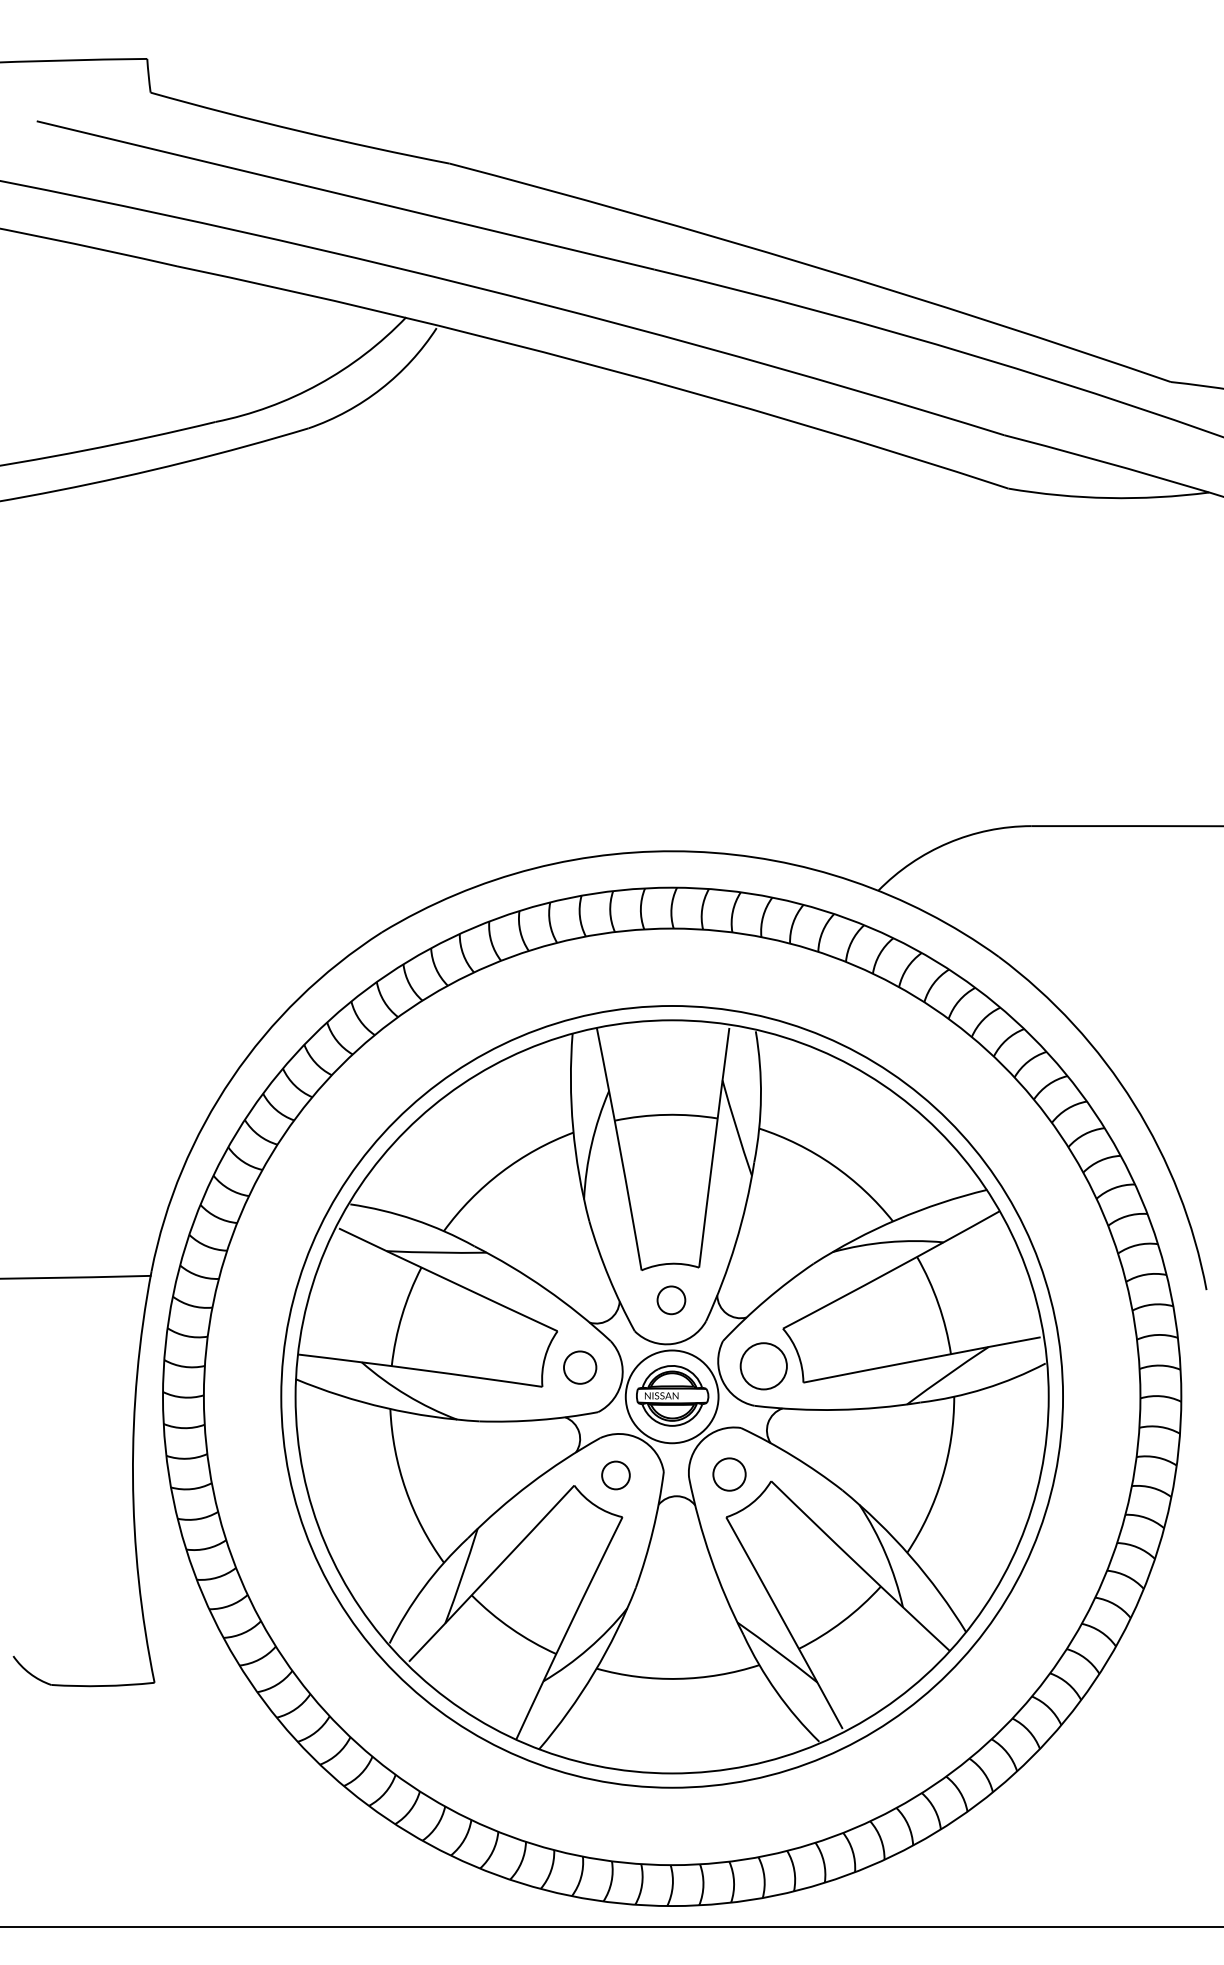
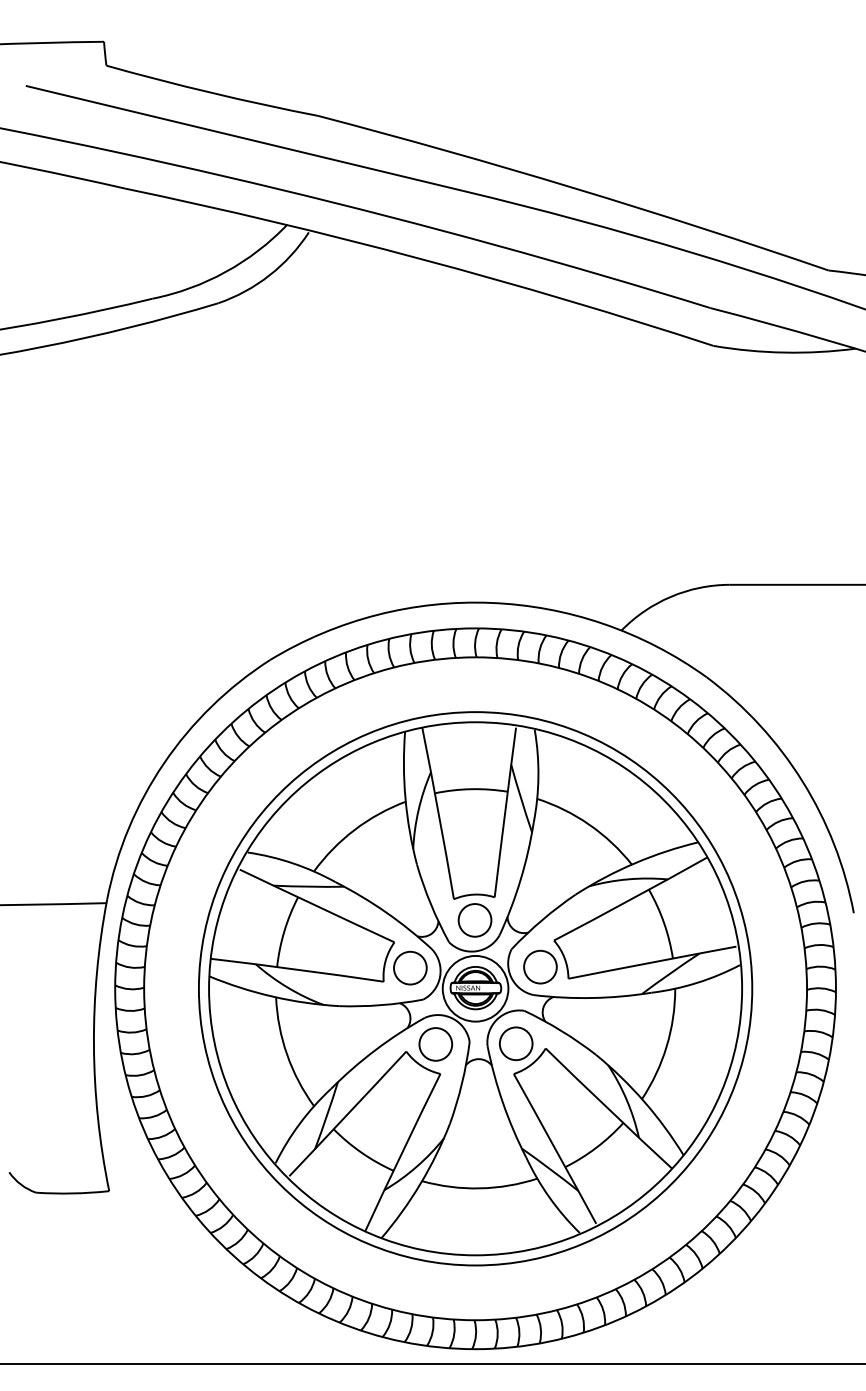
circle: (671, 1300) -> (475, 920), size x1.67
circle: (580, 1367) -> (410, 968), size x1.43
circle: (729, 1474) -> (516, 1043), size x1.43
circle: (615, 1475) -> (435, 1044), size x1.67

